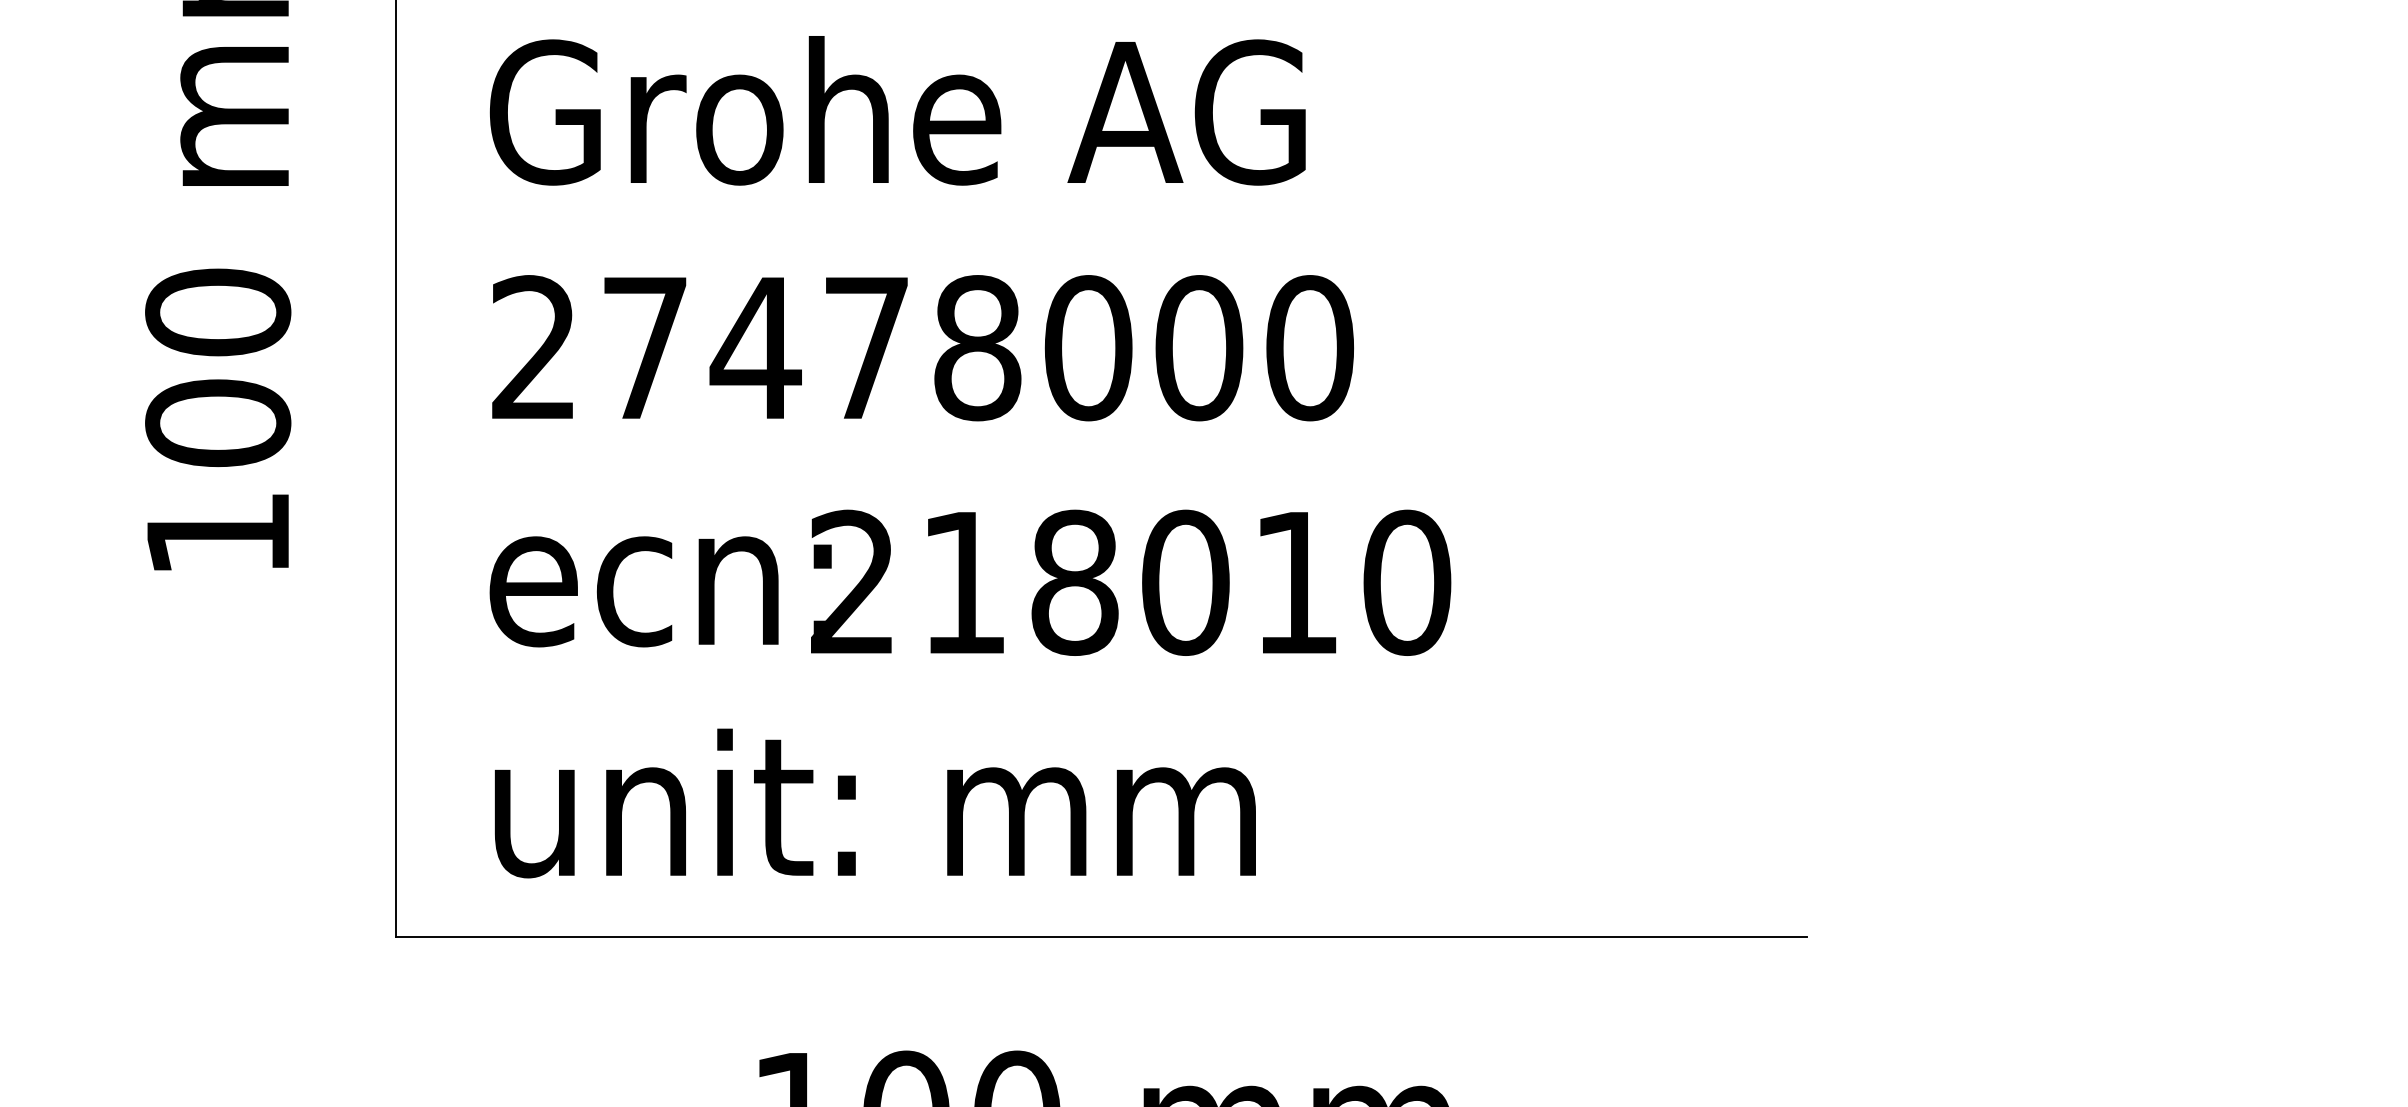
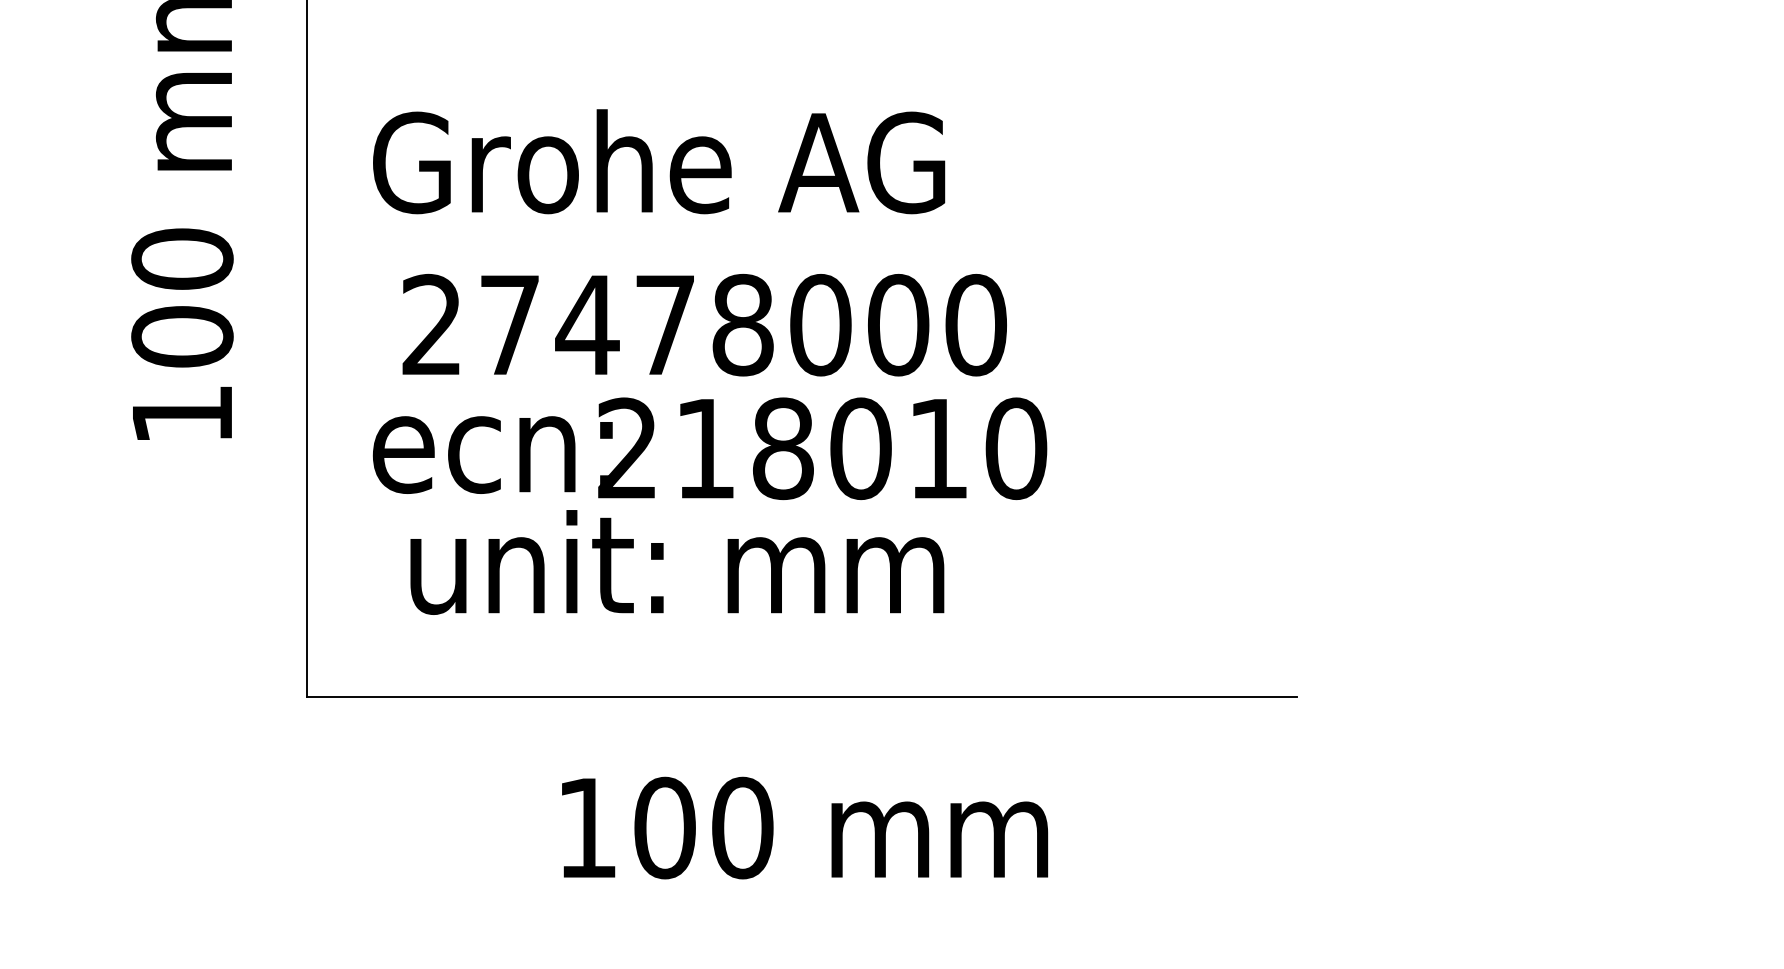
text: (898, 110) -> (659, 161), moved
text: (922, 348) -> (704, 325), moved
text: (875, 803) -> (677, 562), moved

